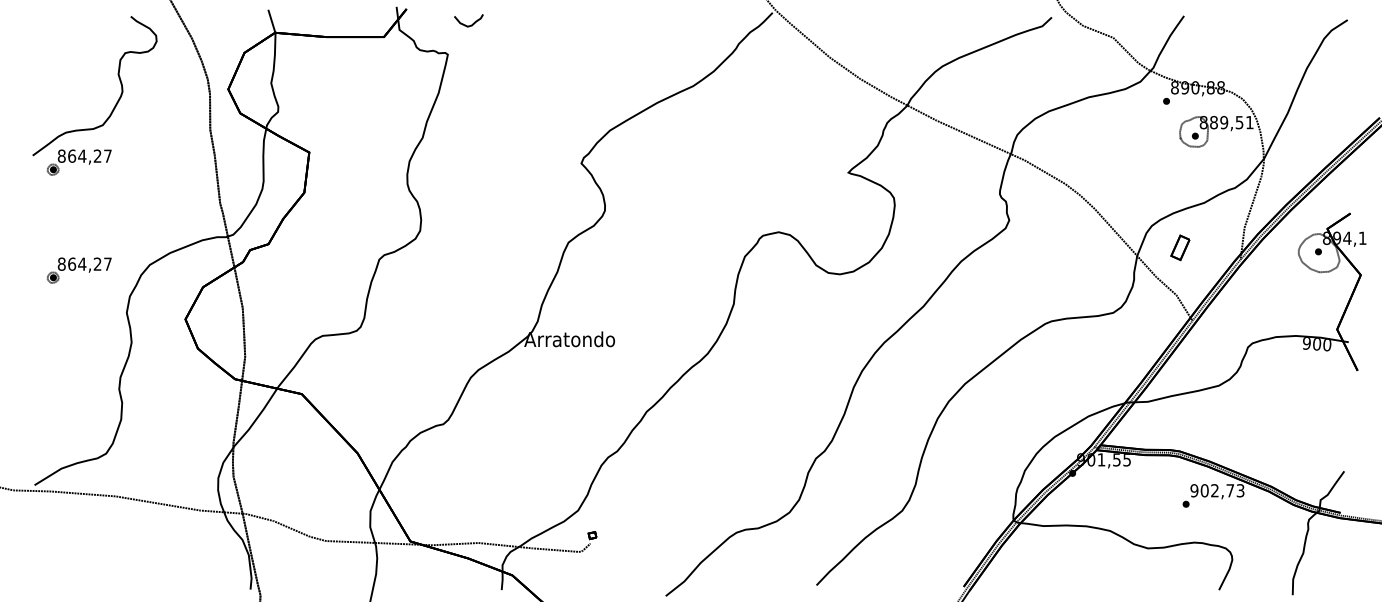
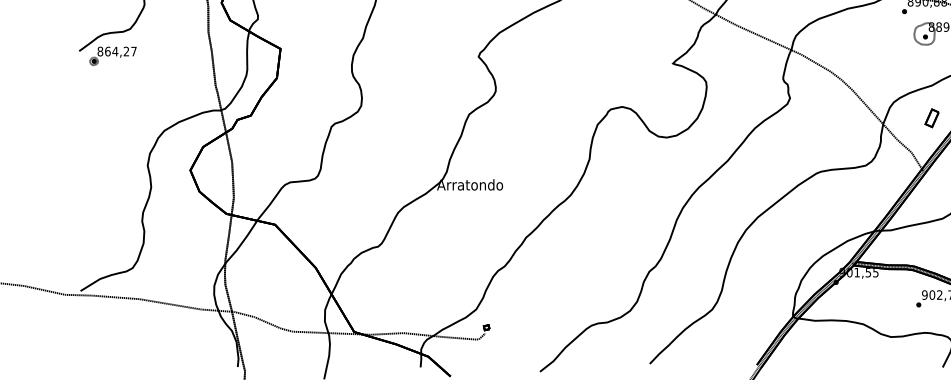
part: (1180, 247) -> (932, 118), moved
part: (78, 270) -> (112, 134), removed

